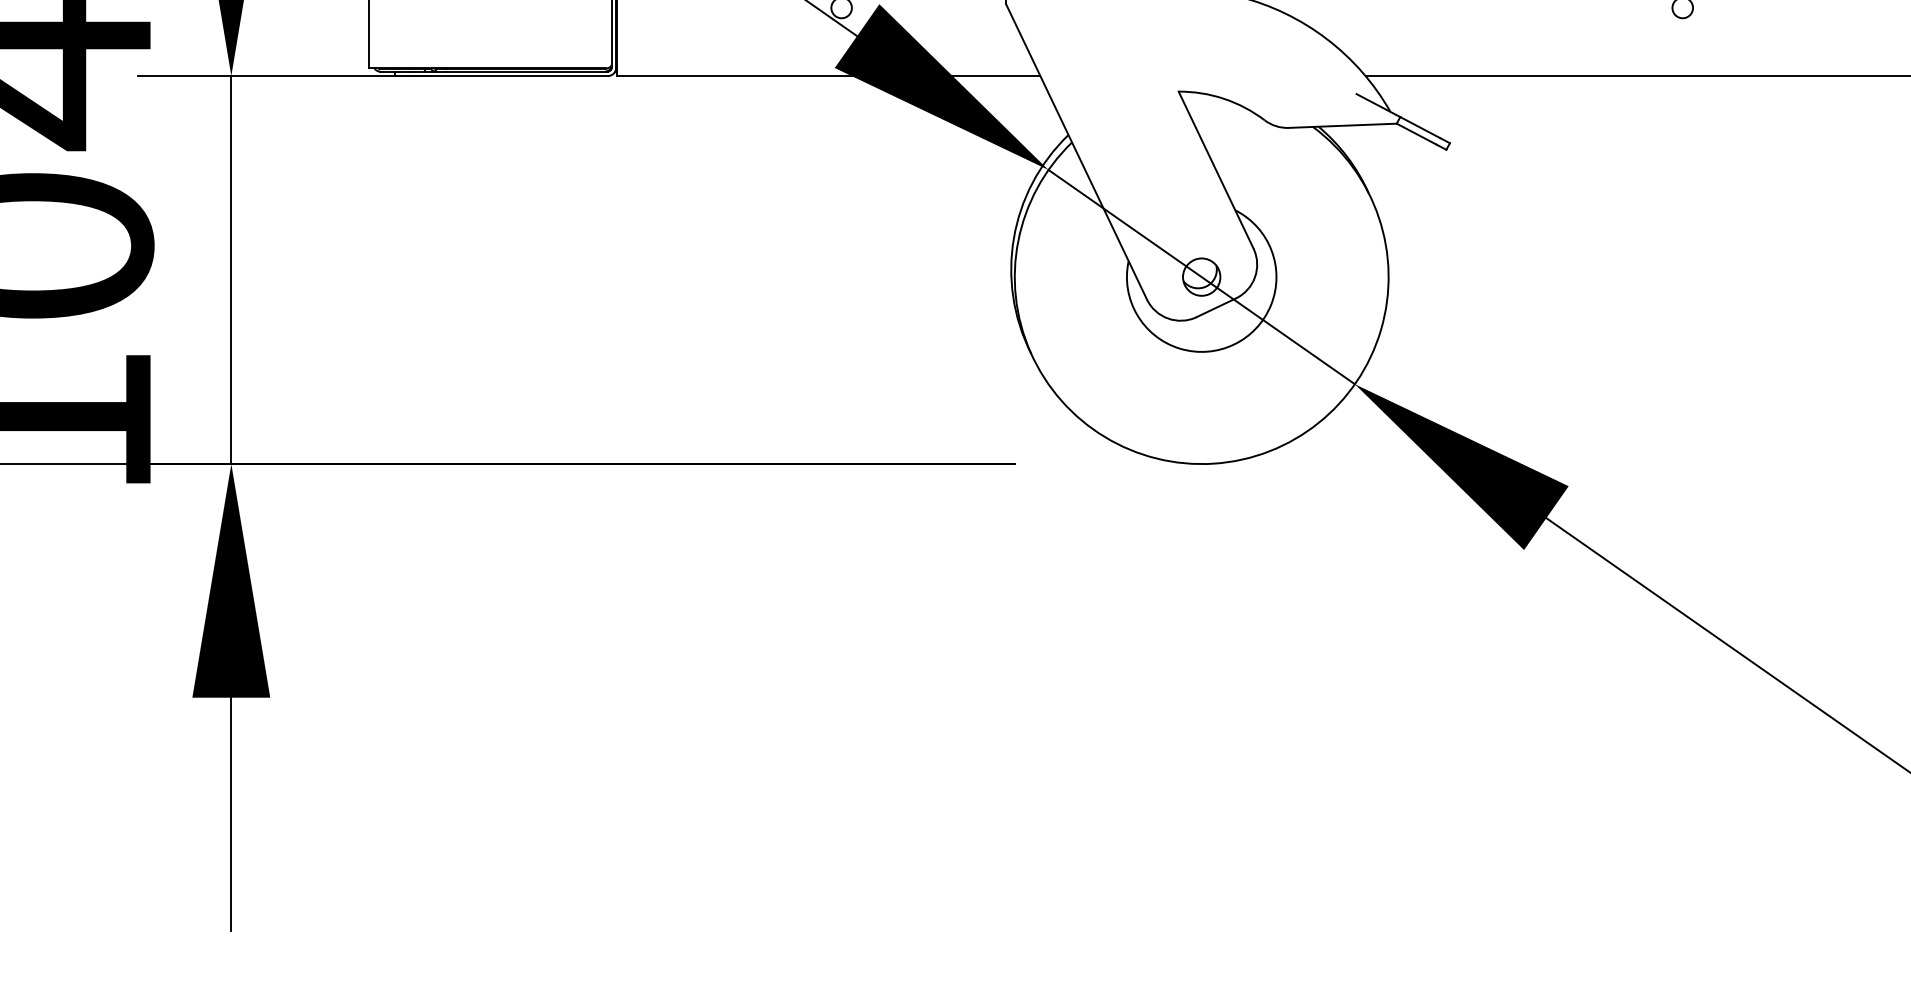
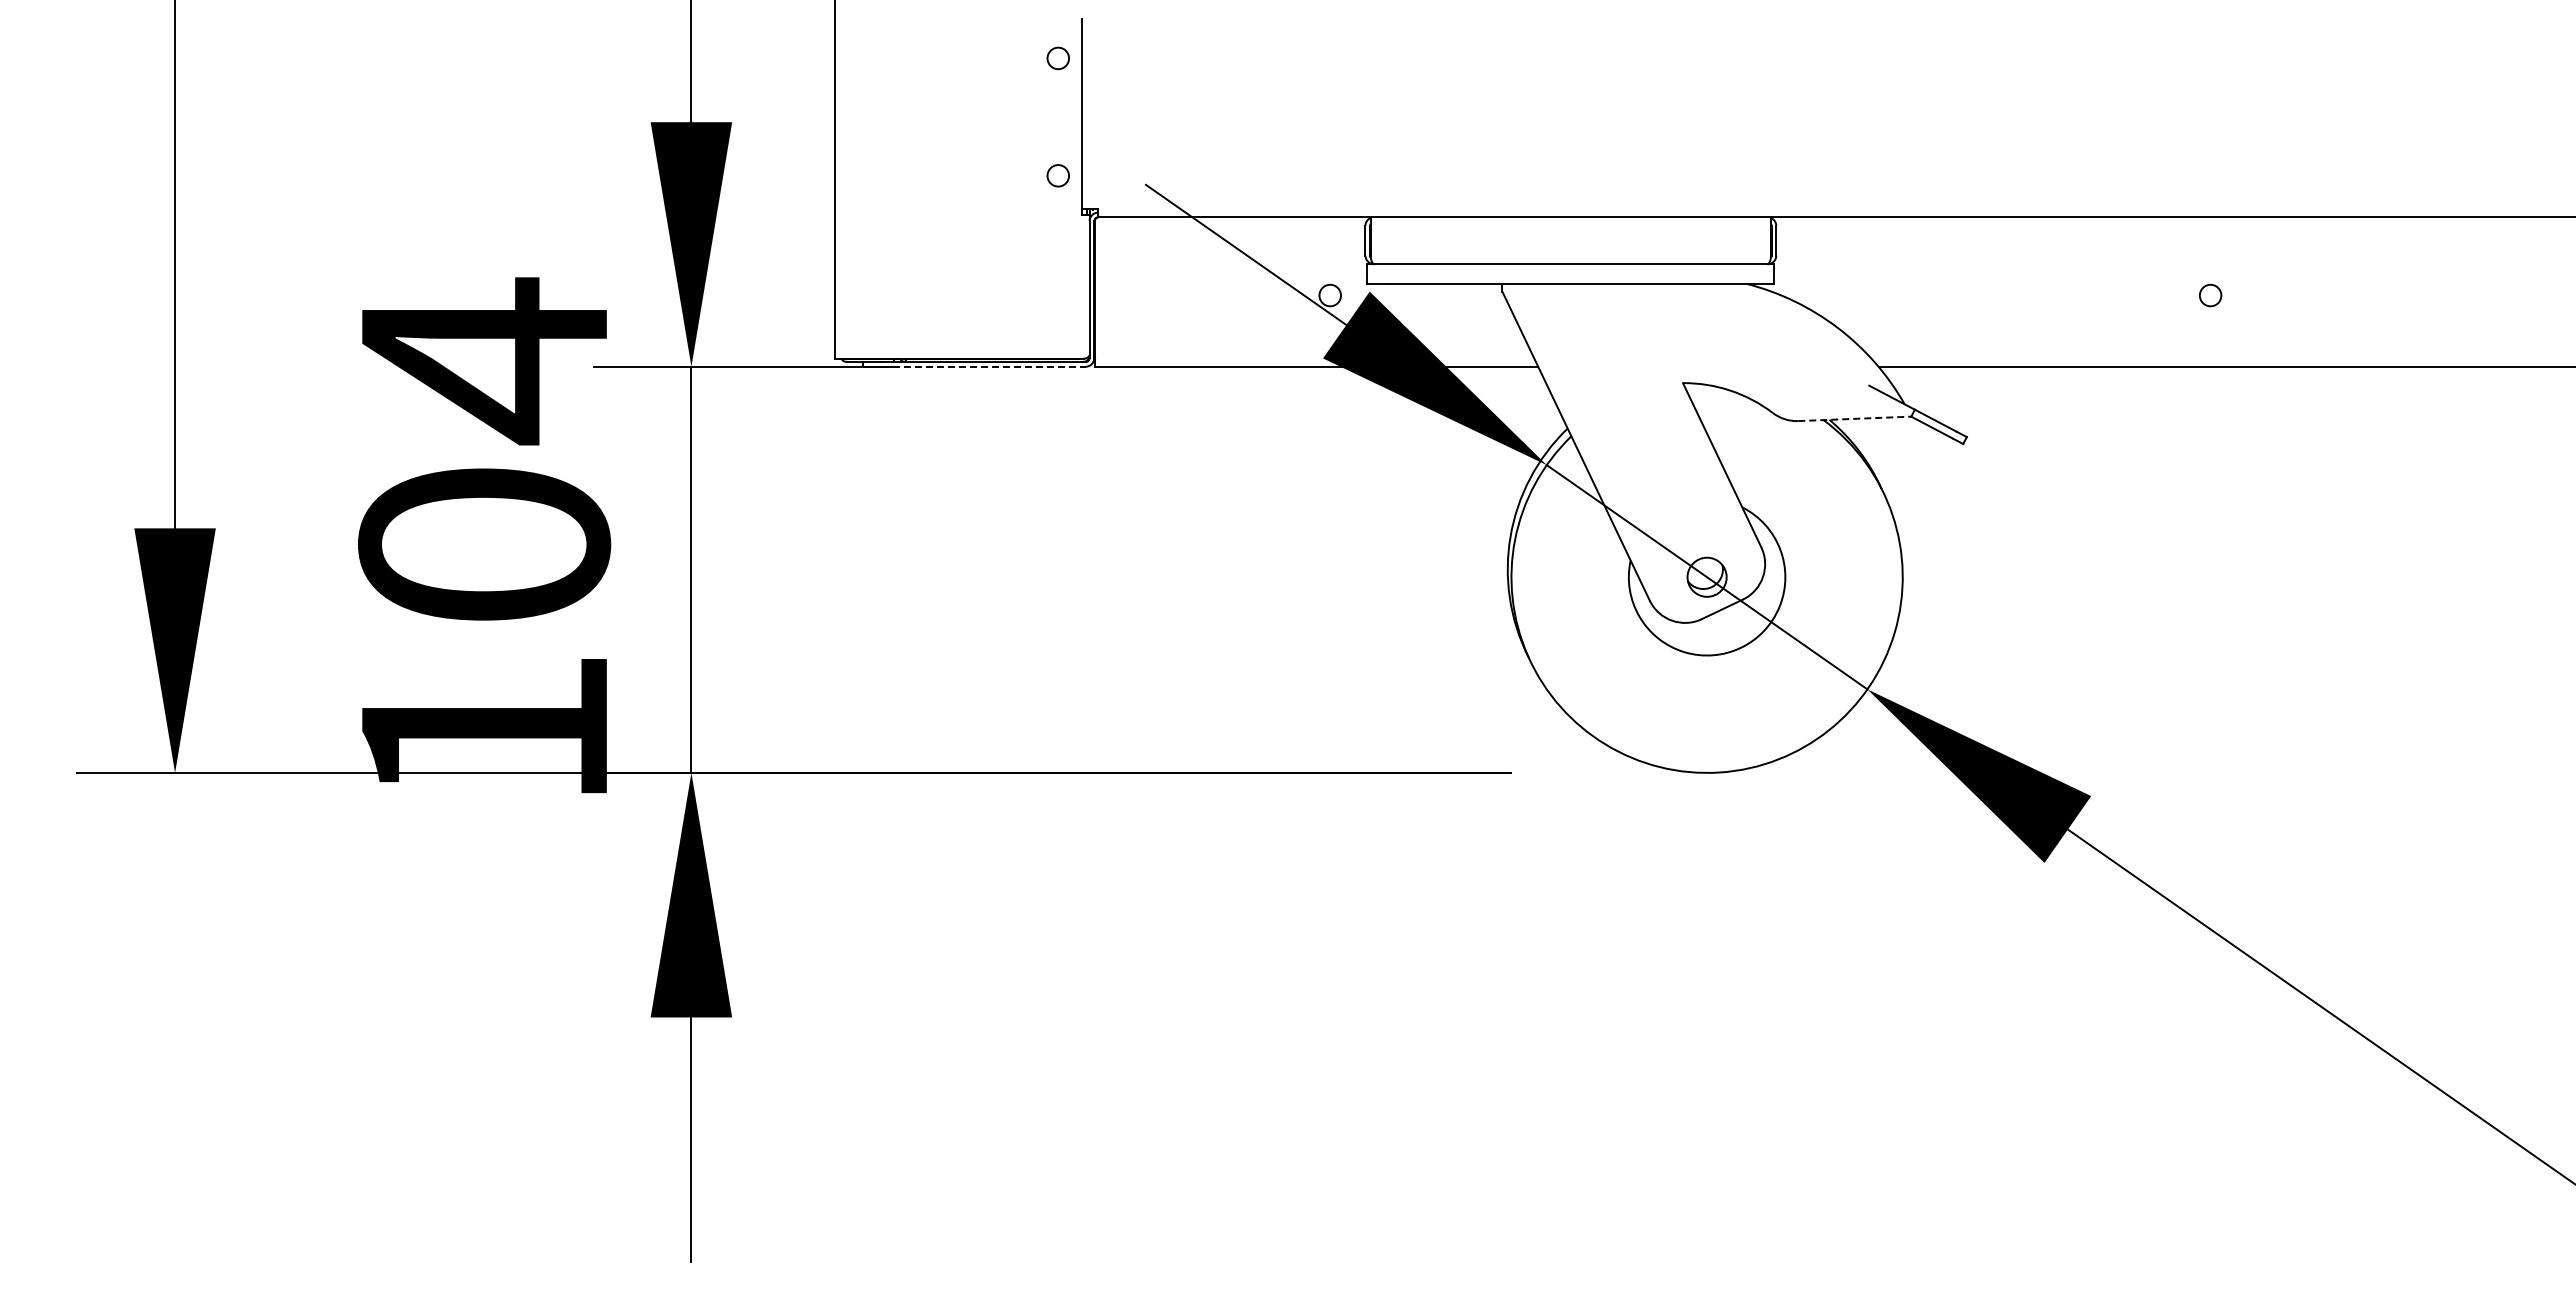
line: (510, 75) -> (983, 366), solid -> dashed
line: (1342, 125) -> (1854, 418), solid -> dashed

